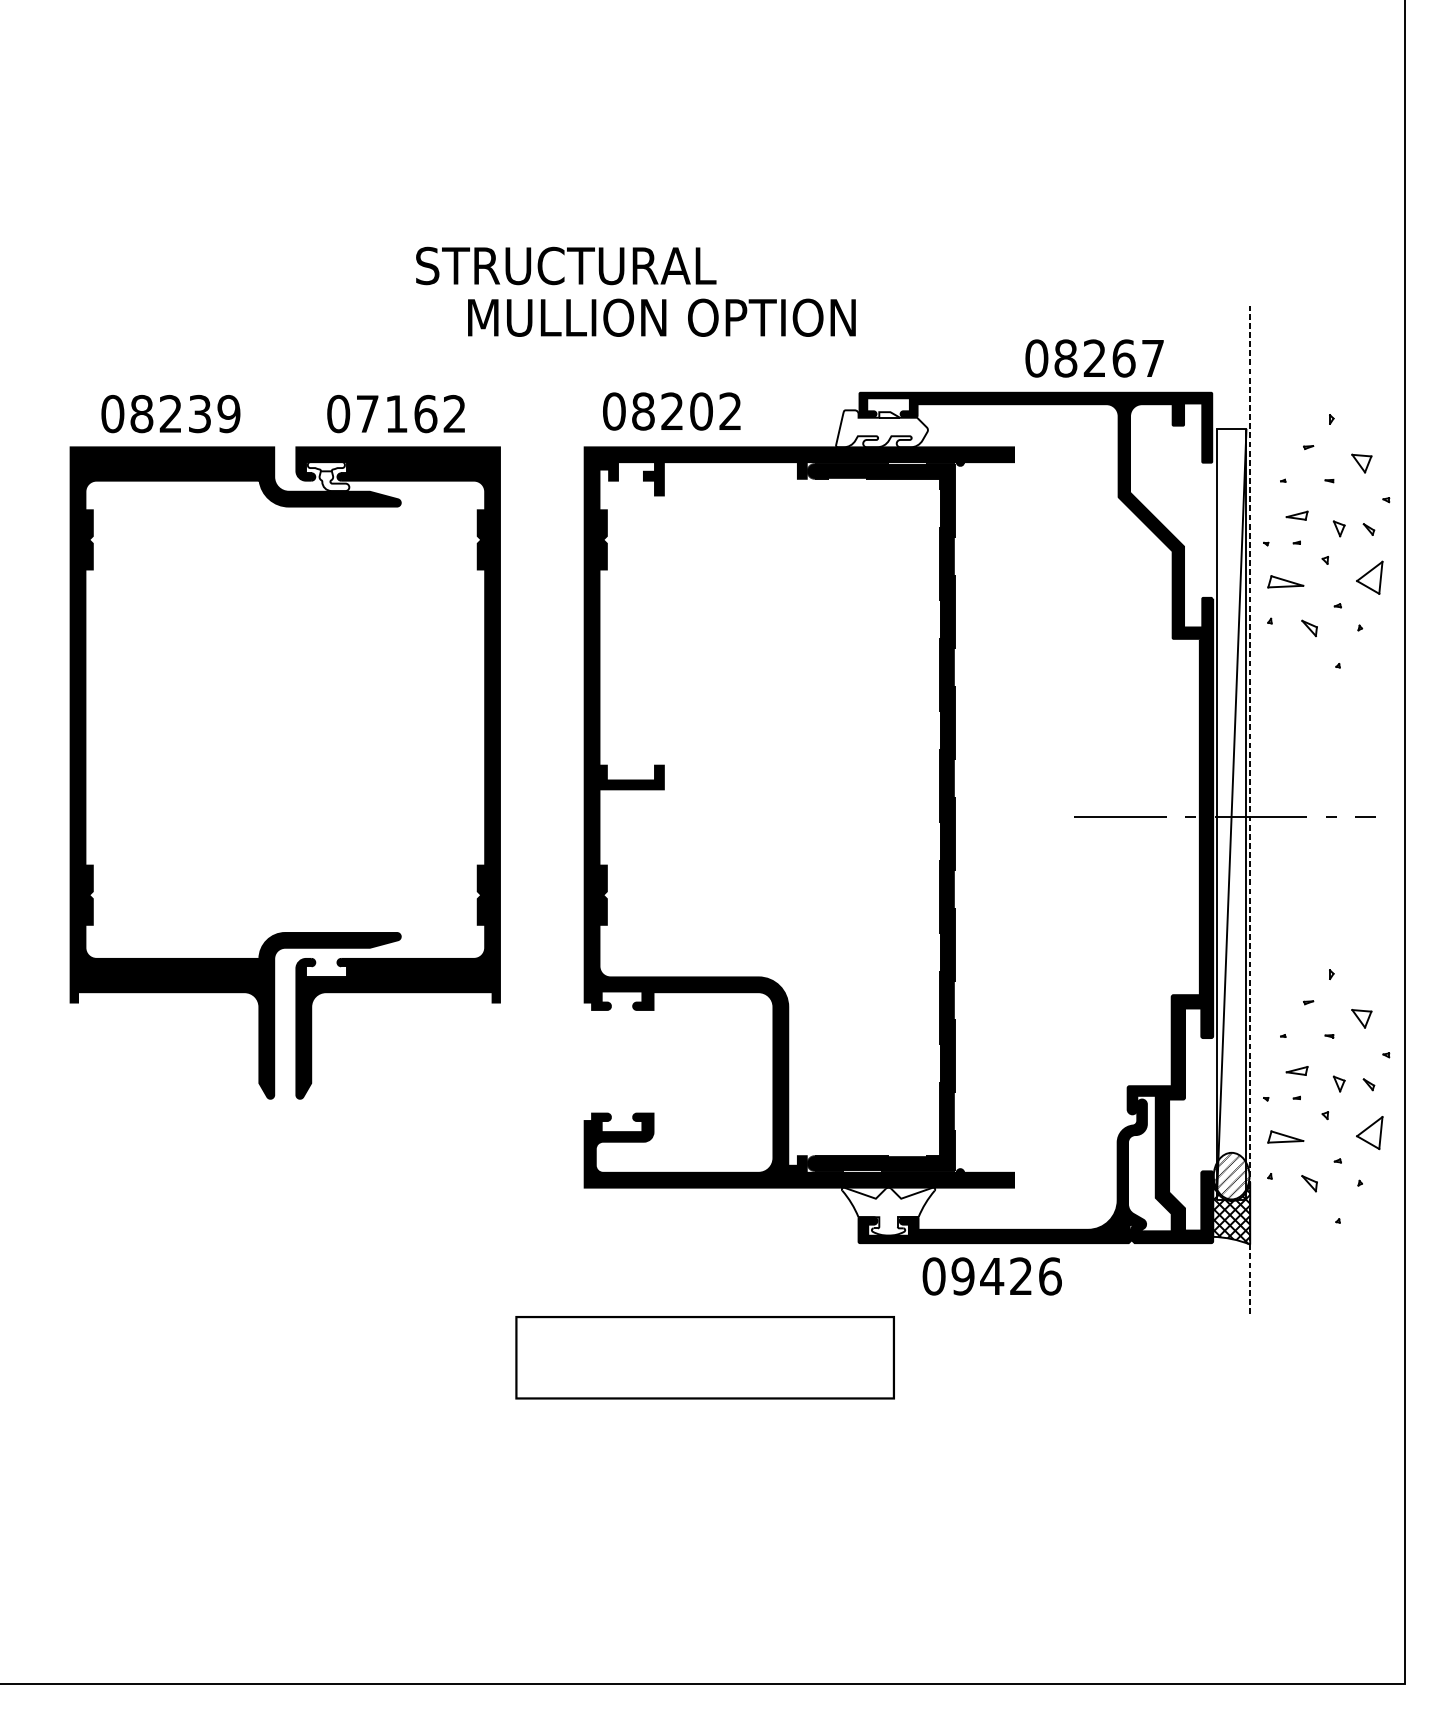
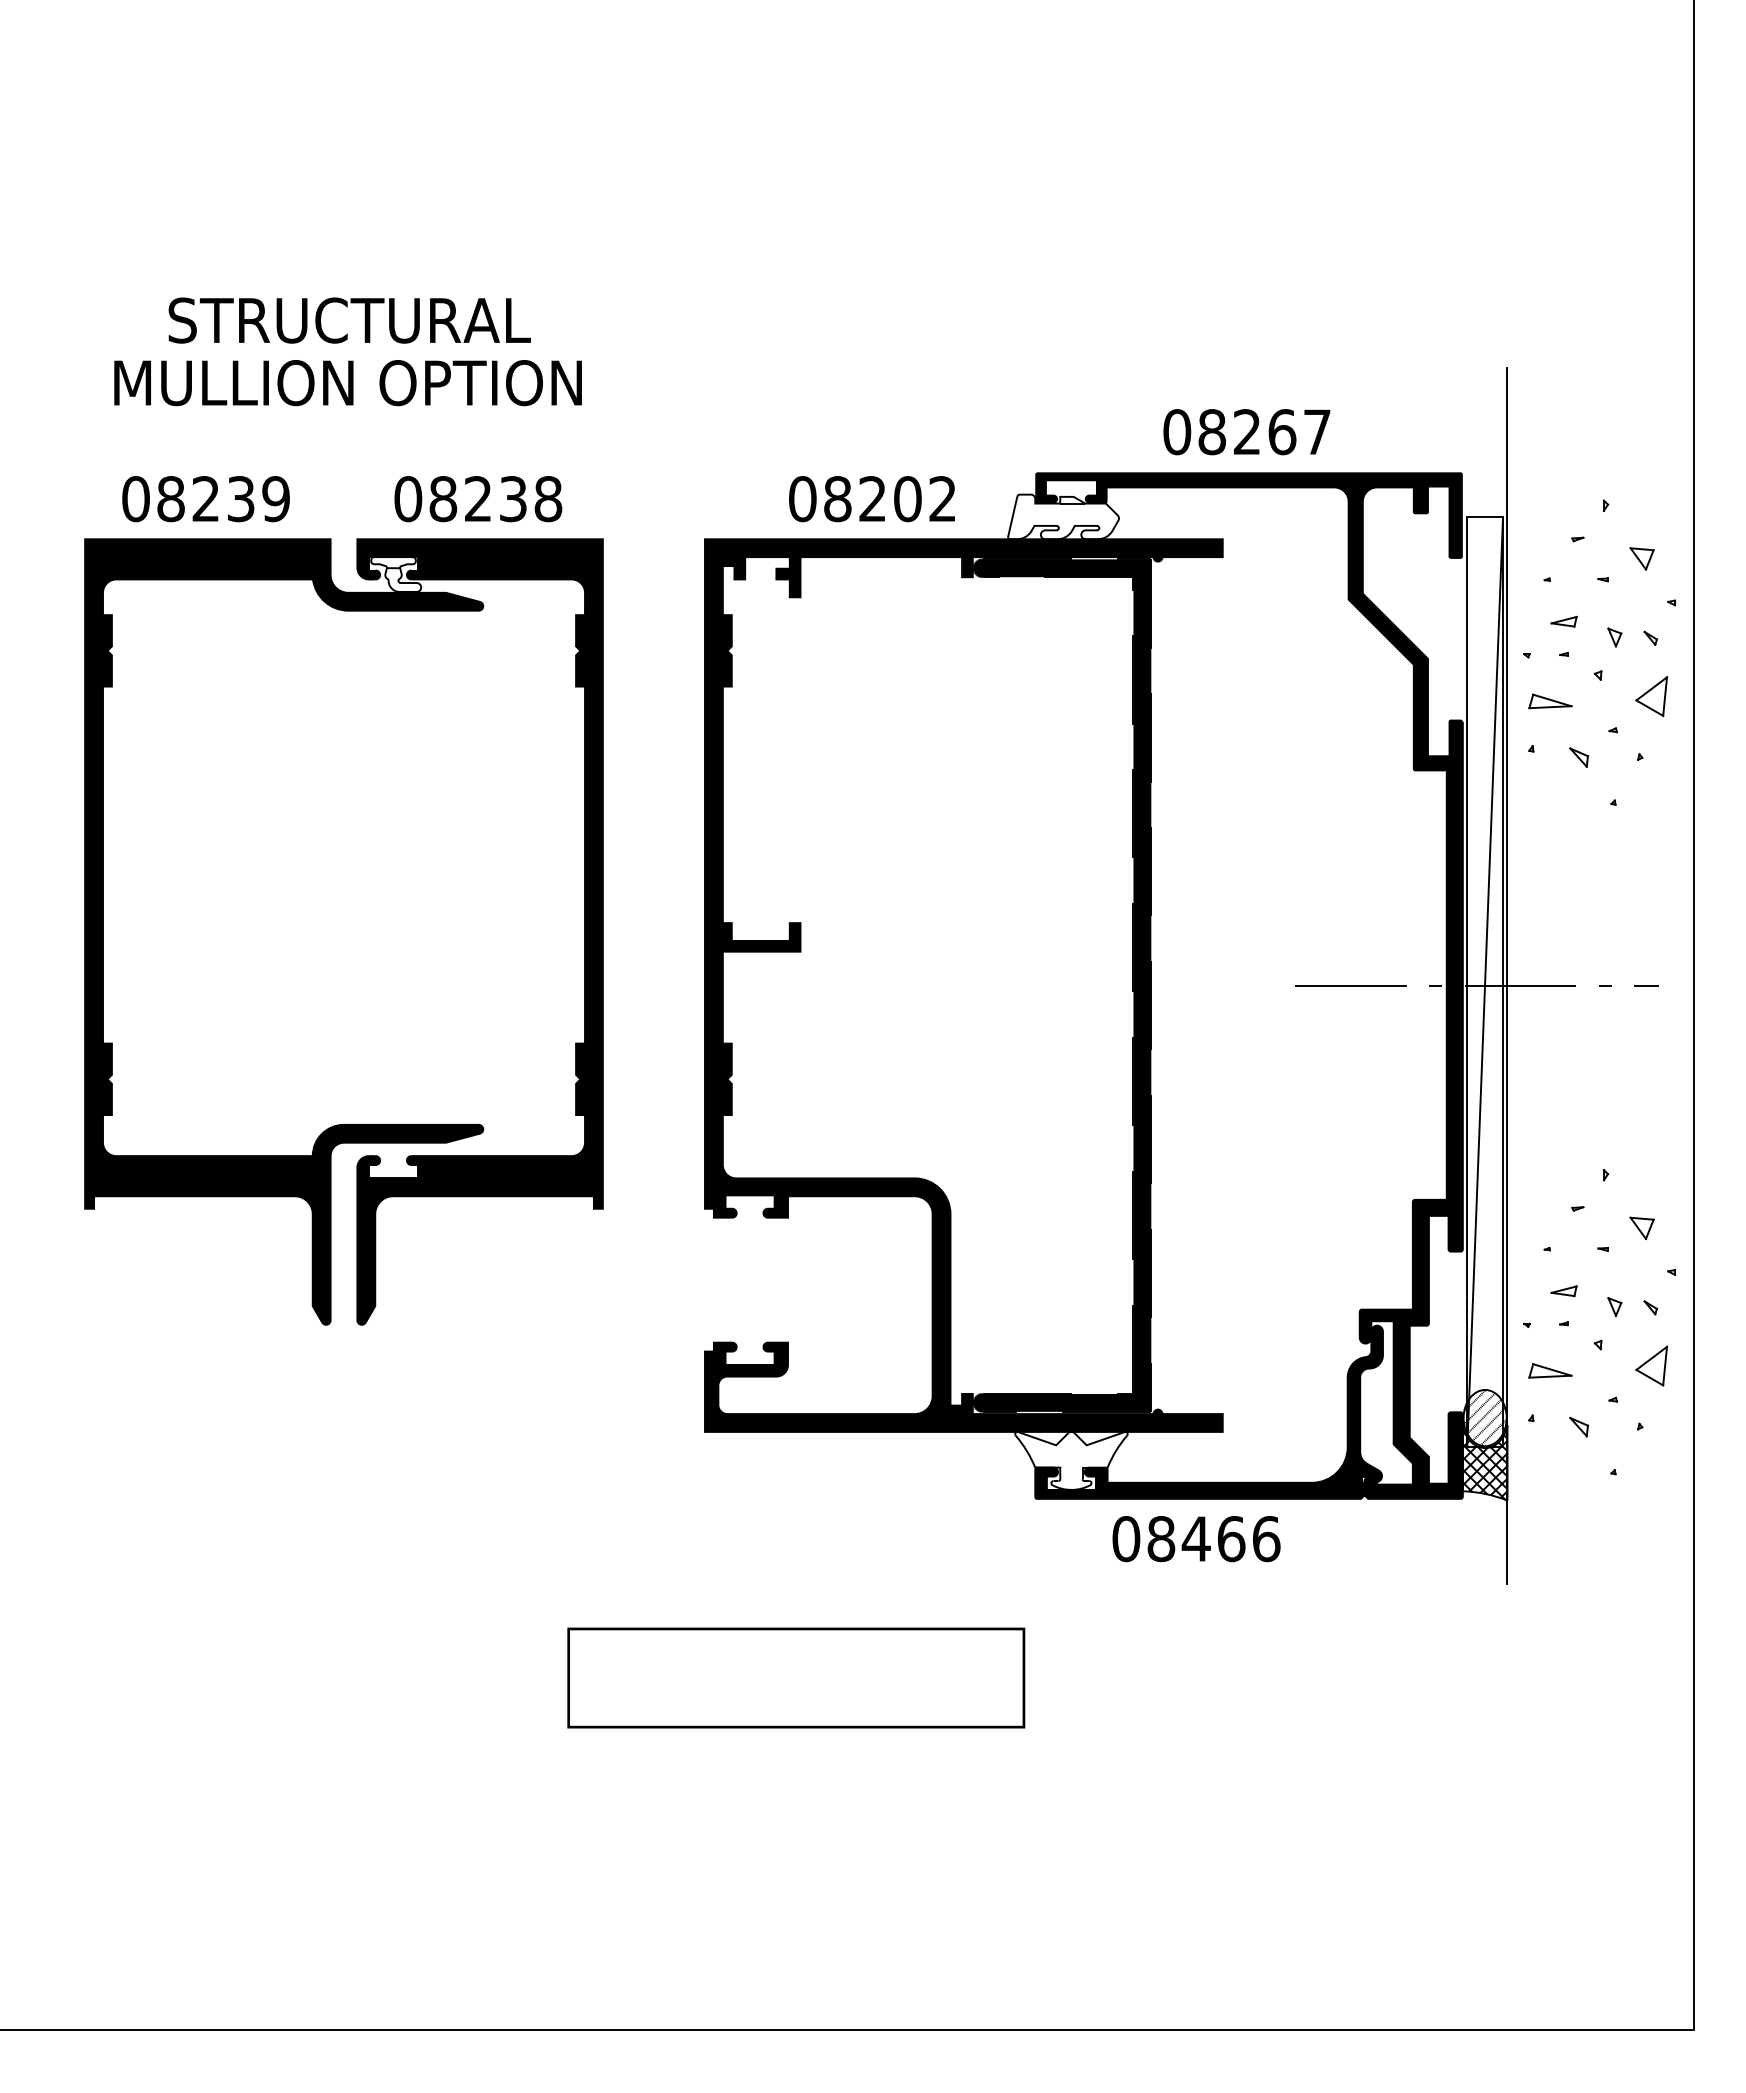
text: (566, 265) -> (349, 320), moved
text: (661, 318) -> (347, 383), moved
text: (1094, 358) -> (1246, 432), moved
text: (671, 411) -> (871, 499), moved
text: (410, 414) -> (495, 499), 07162 -> 08238
line: (1250, 809) -> (1507, 975), dashed -> solid
text: (992, 1276) -> (1196, 1539), 09426 -> 08466
part: (705, 1357) -> (796, 1677), moved

